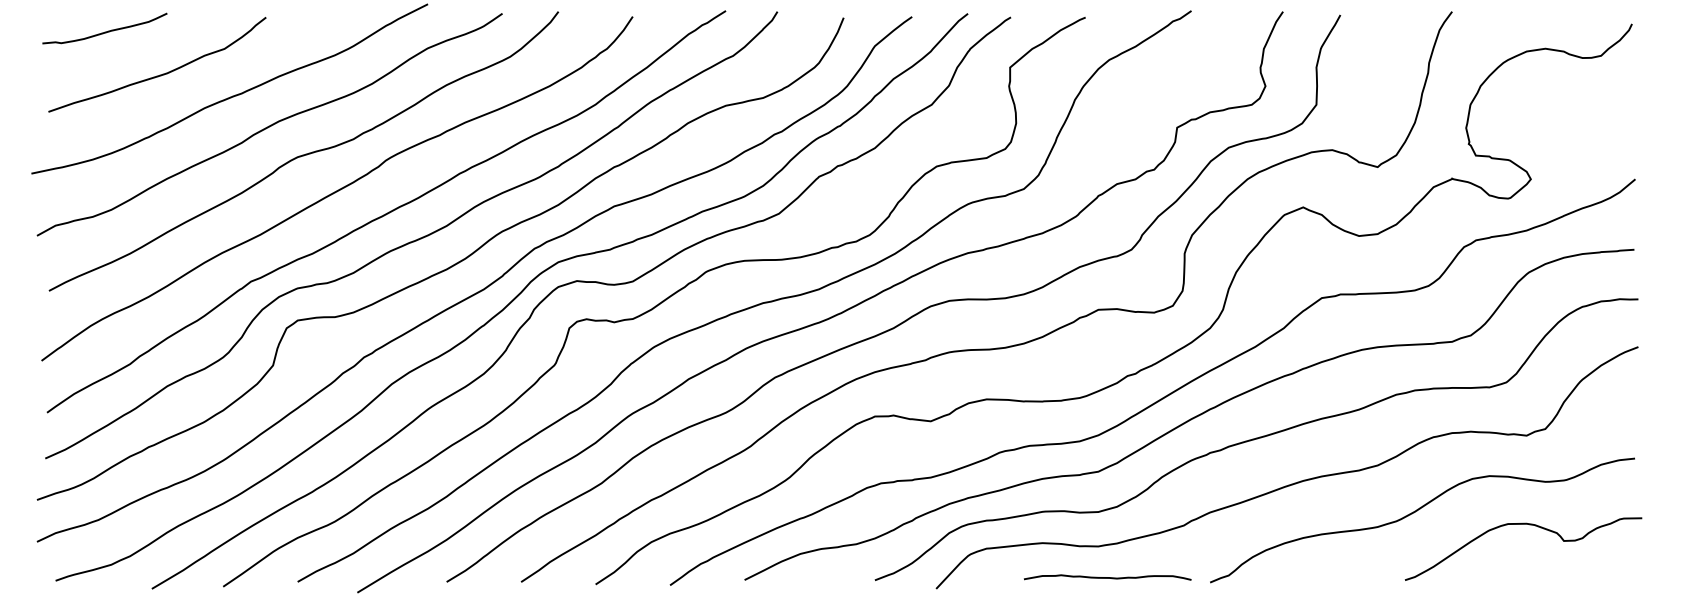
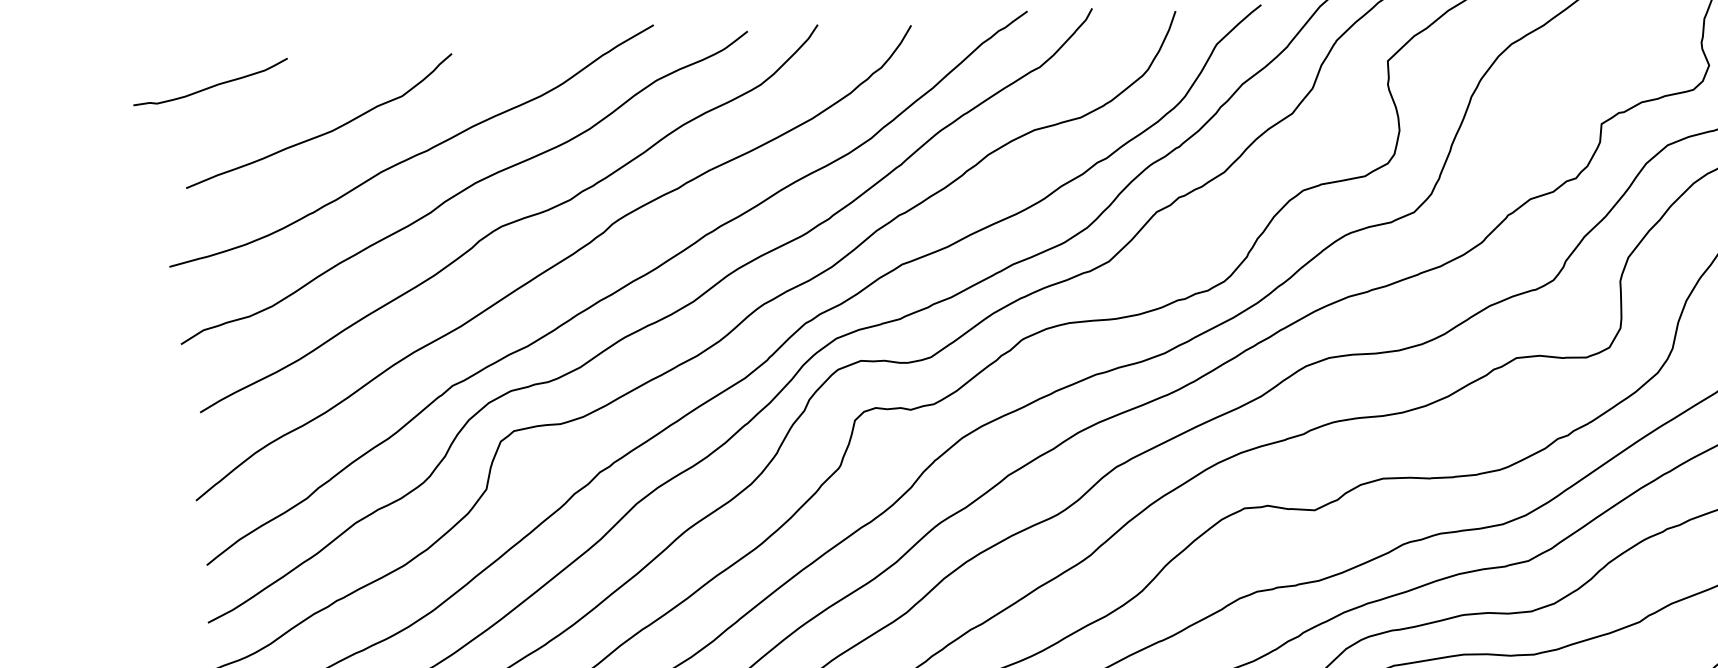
curve: (104, 31) -> (210, 85), moved

